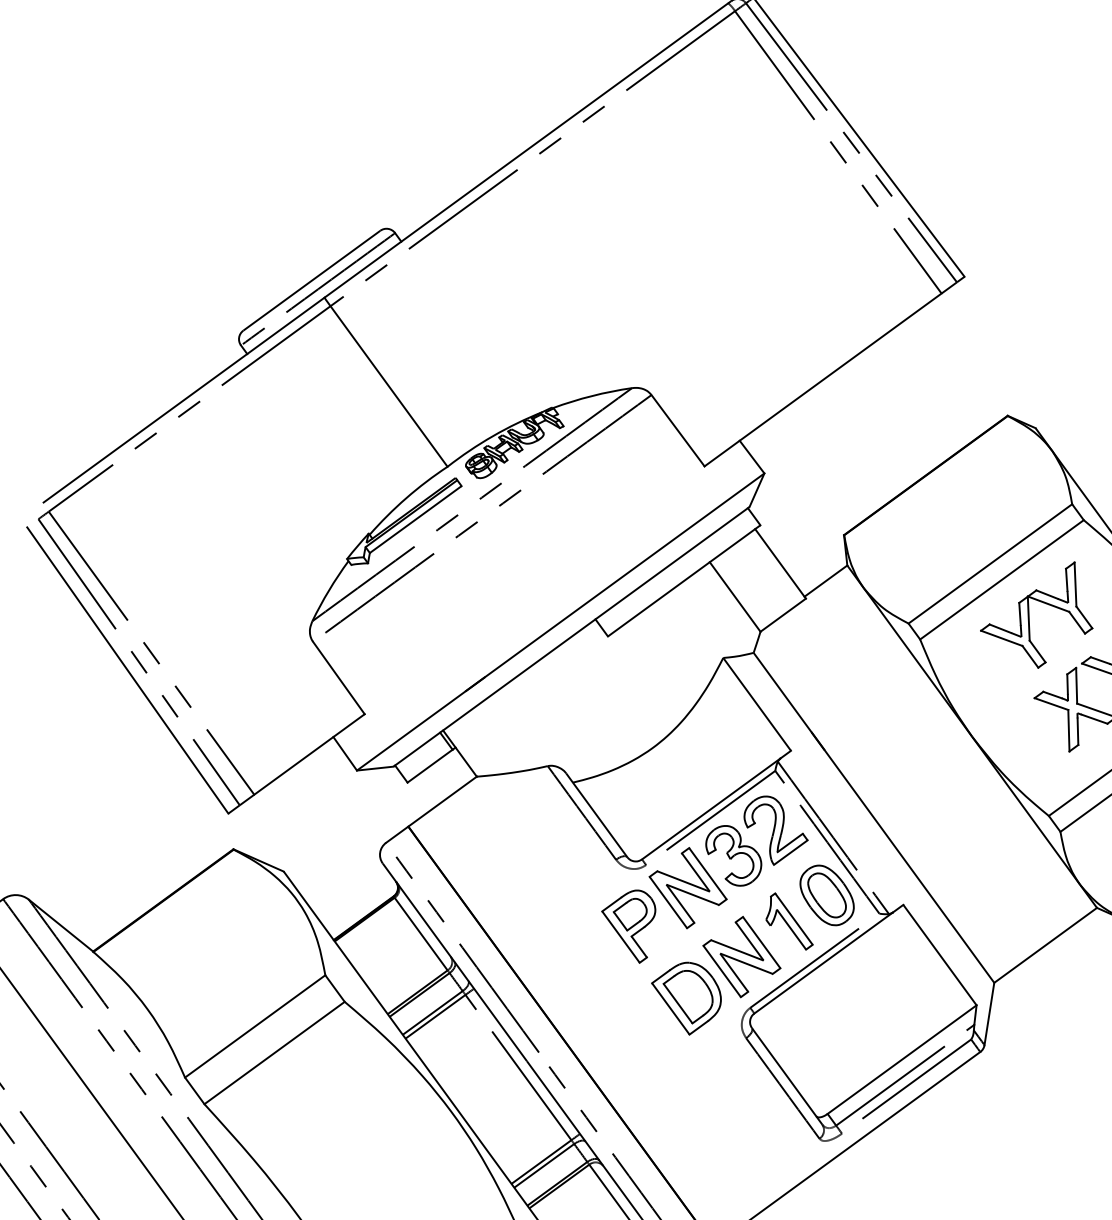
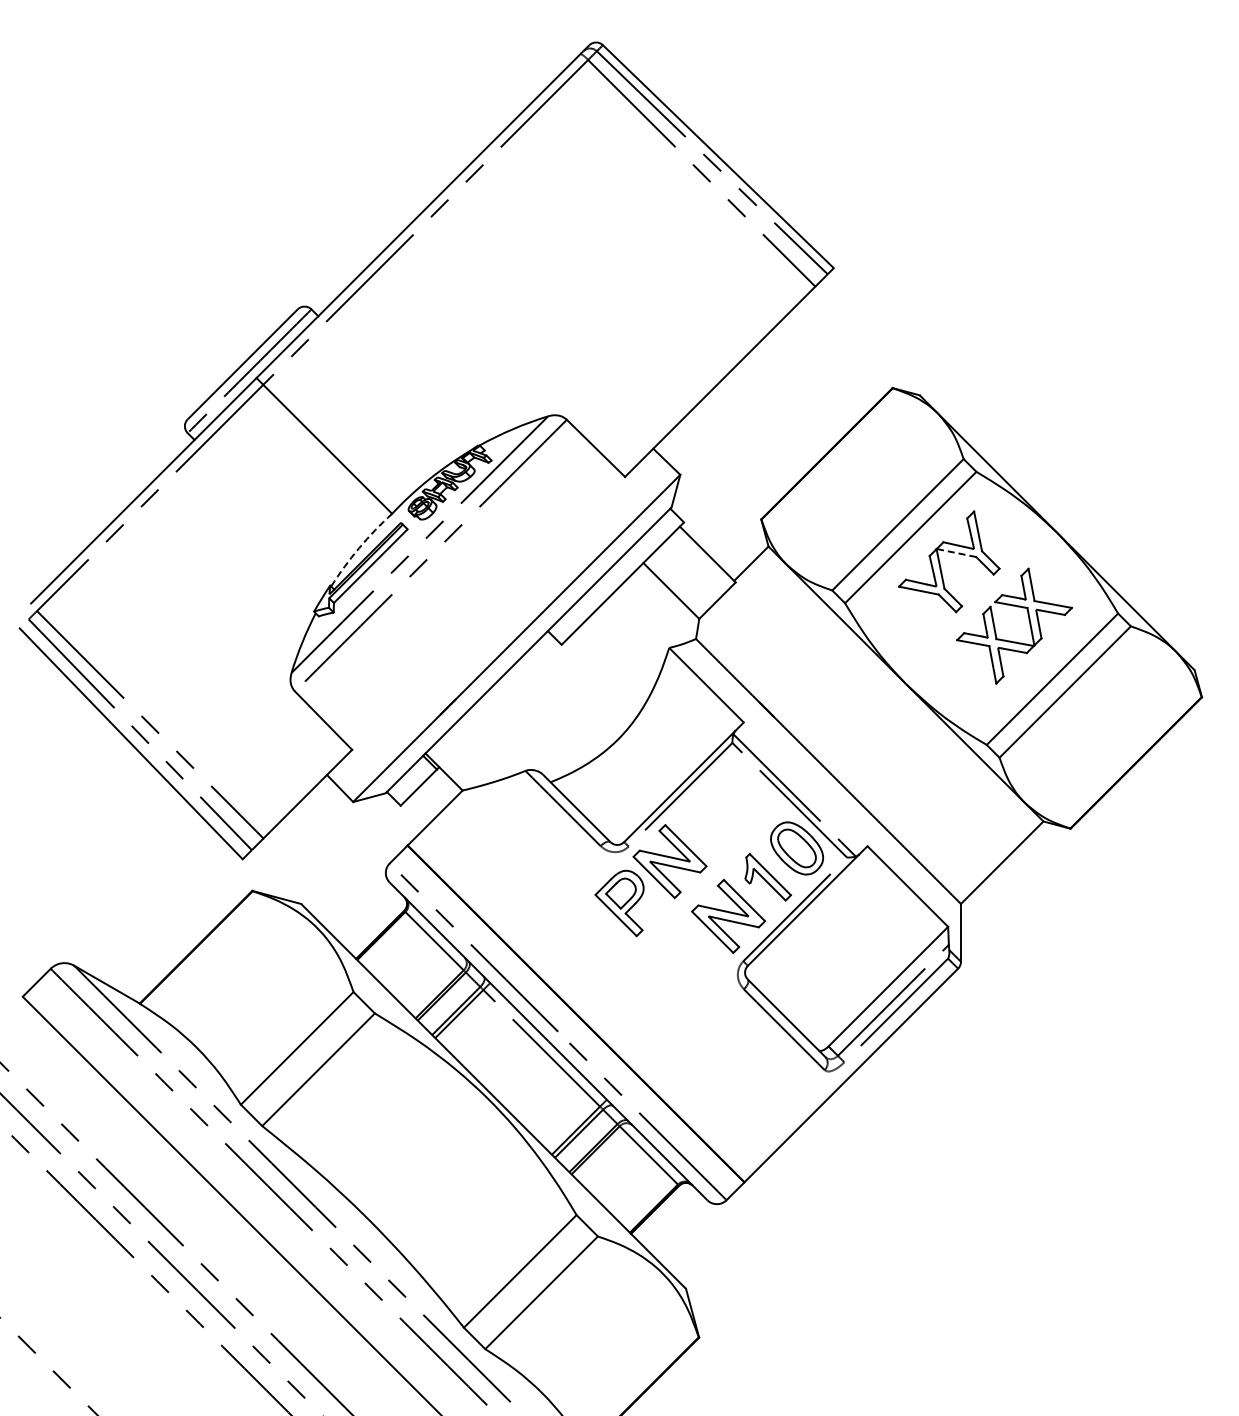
arc: (406, 498) -> (359, 548), solid -> dashed
line: (1048, 603) -> (956, 552), solid -> dashed
part: (753, 847) -> (723, 815), removed
part: (684, 997) -> (682, 961), removed

